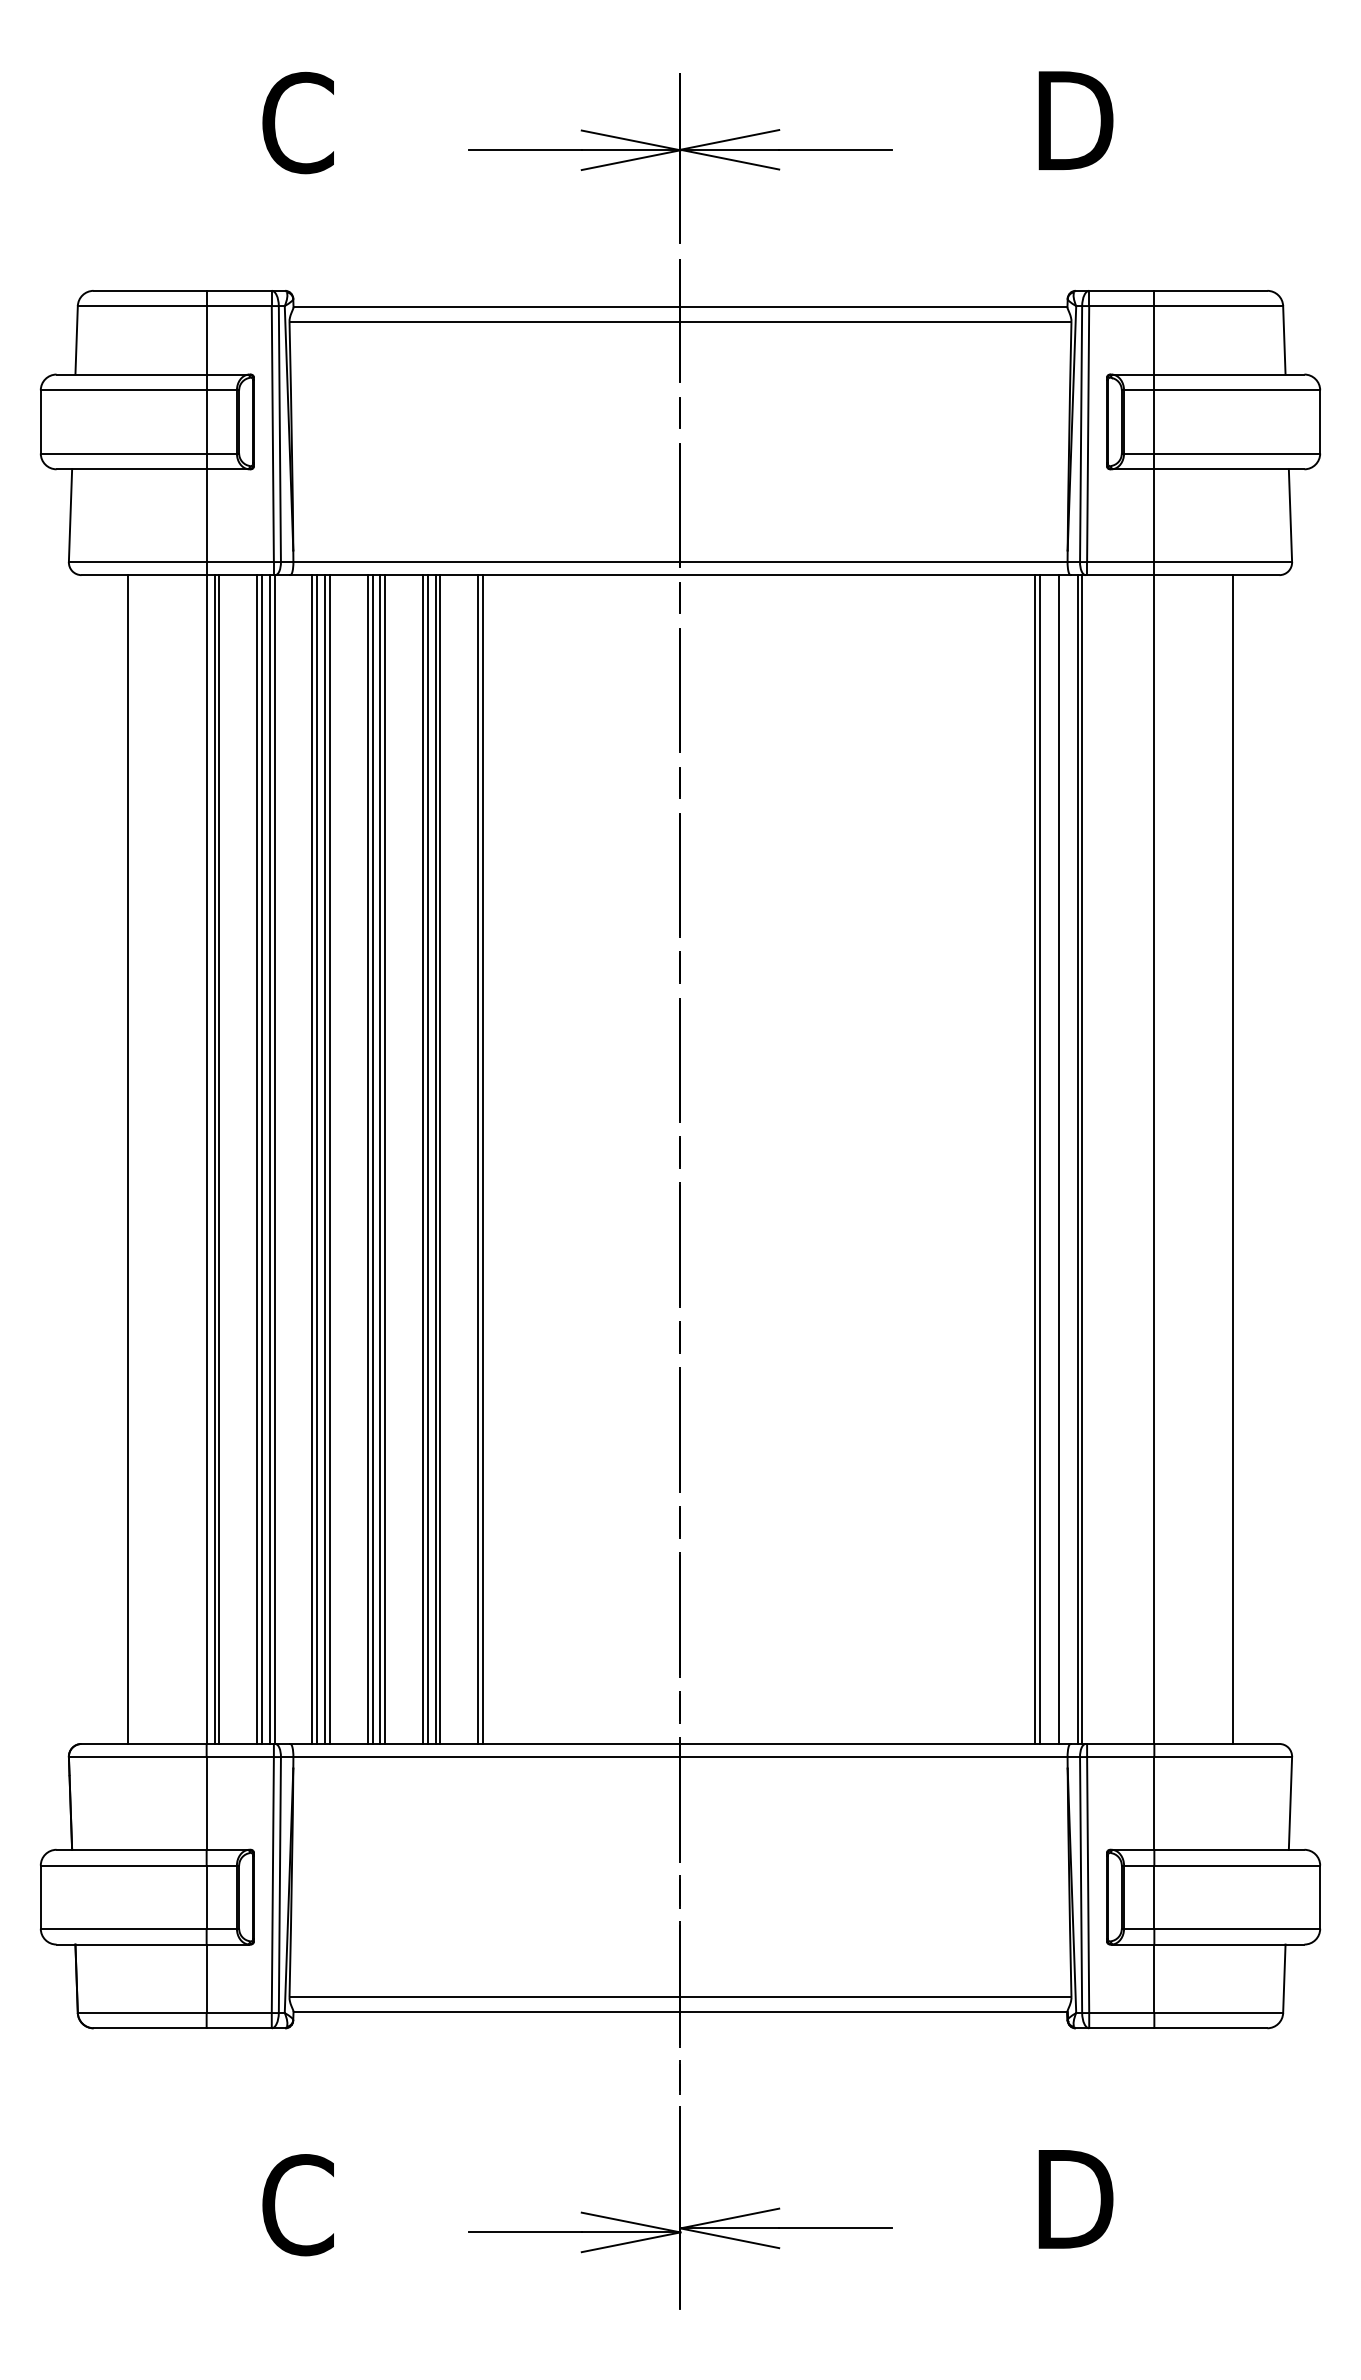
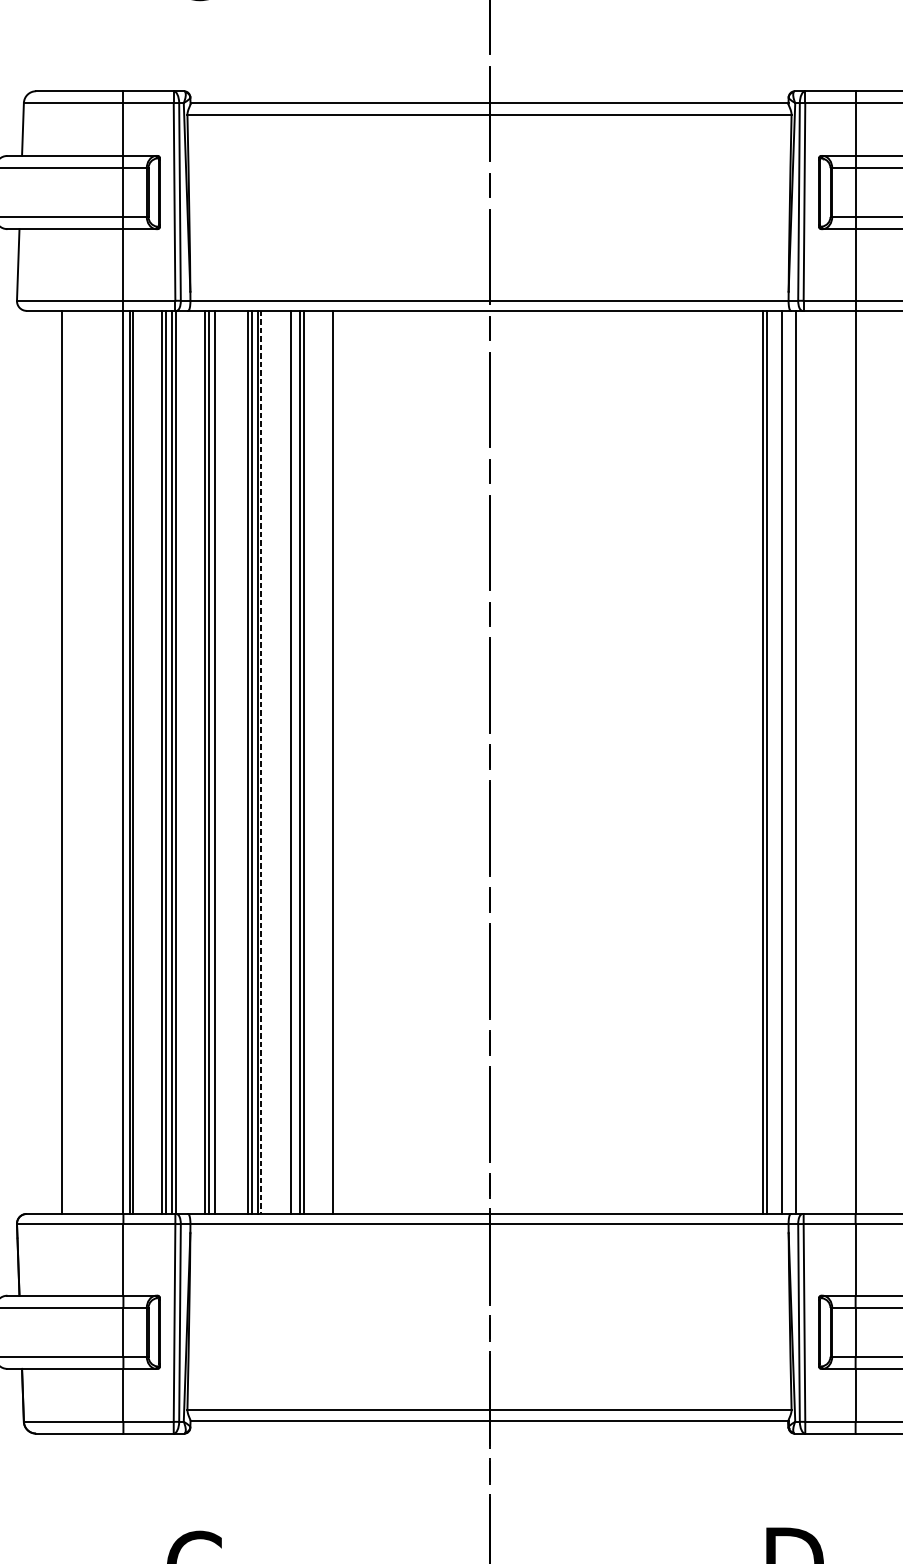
line: (329, 1159) -> (218, 762), removed
line: (427, 1159) -> (294, 762), removed
line: (483, 1159) -> (337, 762), removed
line: (1082, 1159) -> (800, 762), removed
line: (385, 1160) -> (261, 763), solid -> dashed

